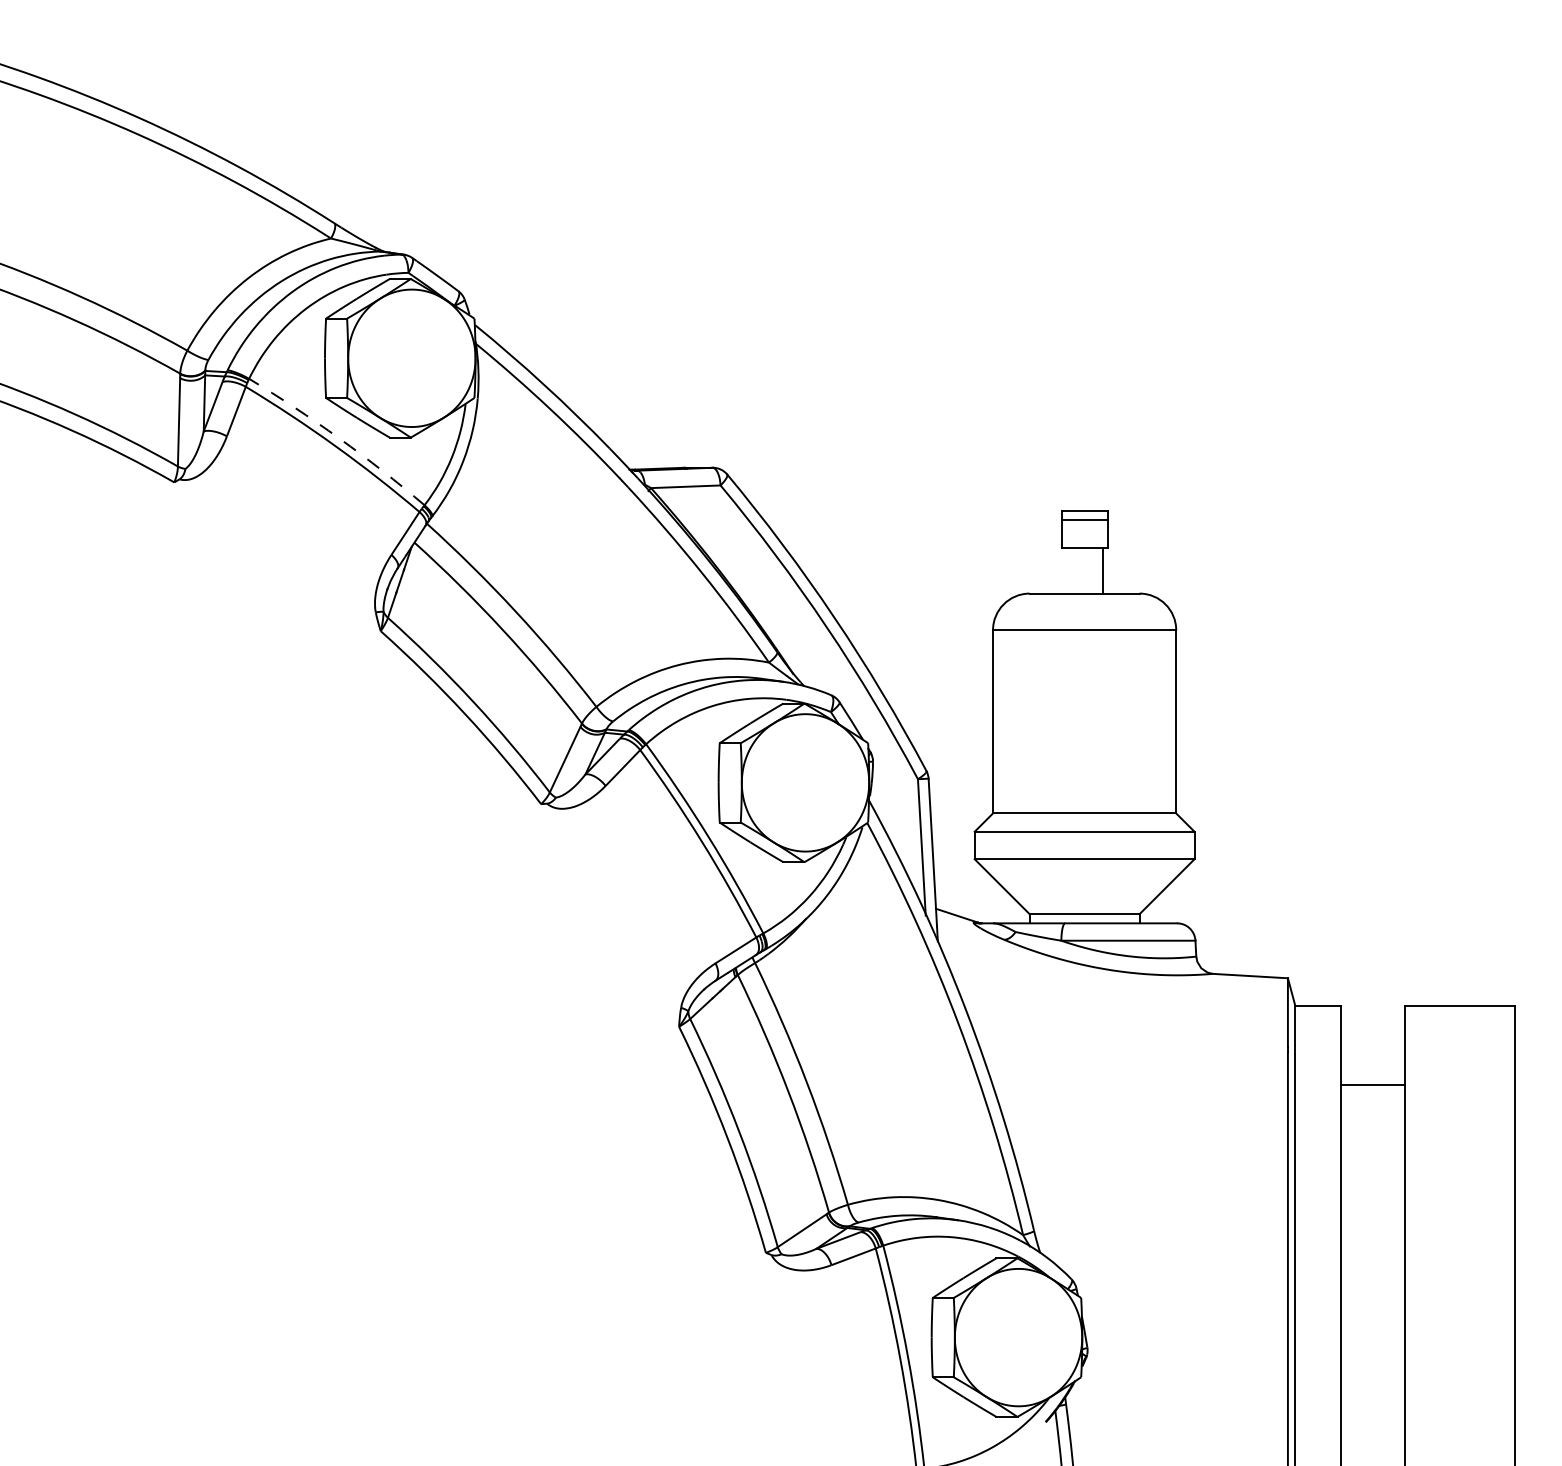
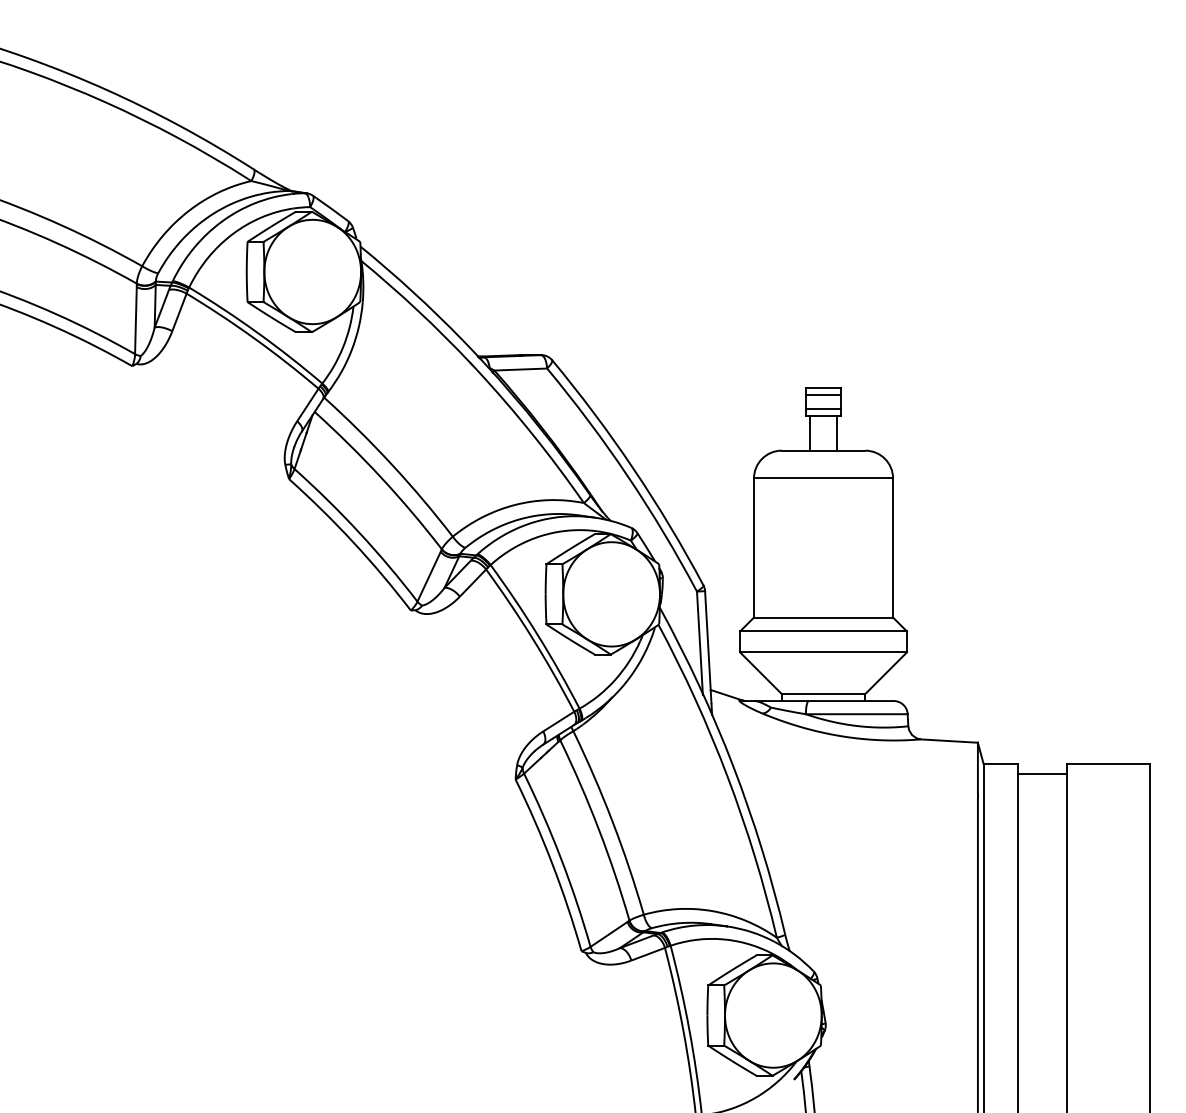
arc: (339, 438) -> (257, 332), dashed -> solid
line: (1084, 538) -> (823, 408), added
line: (1066, 570) -> (809, 433), added
line: (1373, 1085) -> (1042, 774), moved

